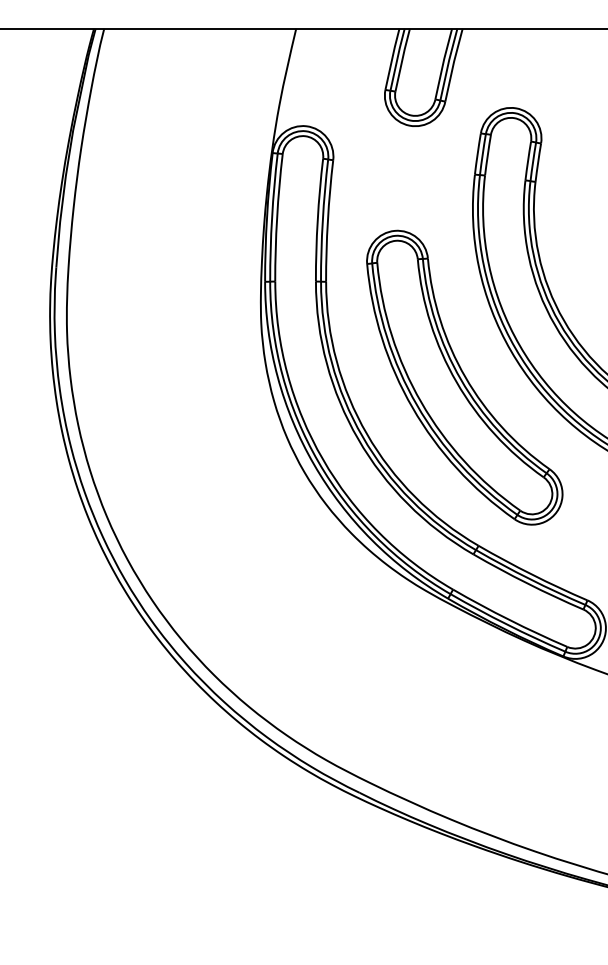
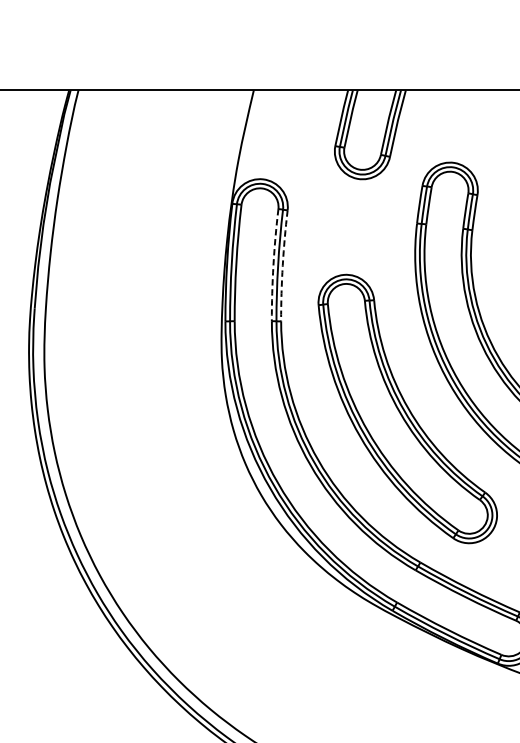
arc: (317, 220) -> (273, 265), solid -> dashed
arc: (327, 220) -> (282, 265), solid -> dashed

